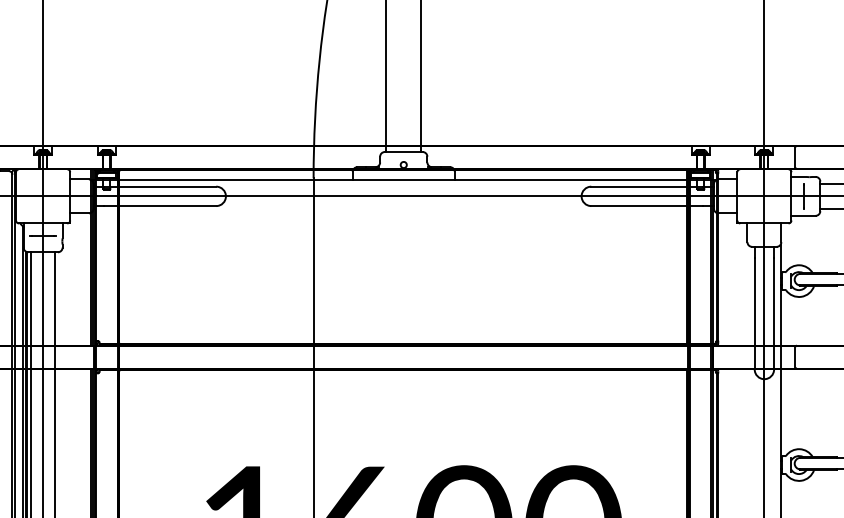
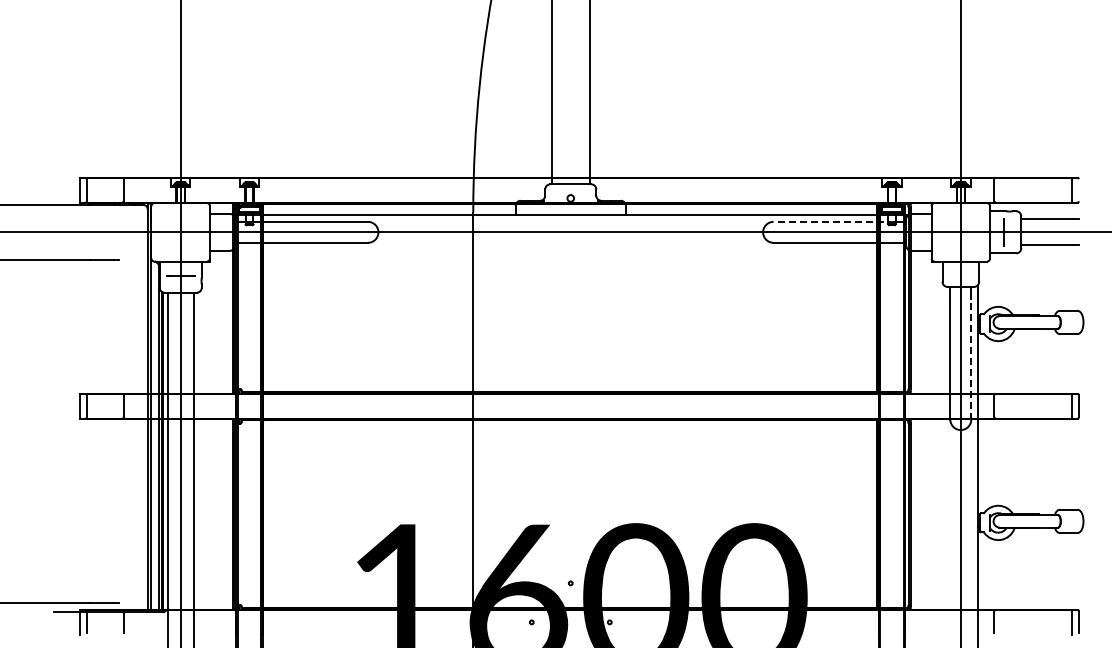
line: (646, 186) -> (833, 221), solid -> dashed
line: (774, 313) -> (971, 358), solid -> dashed

